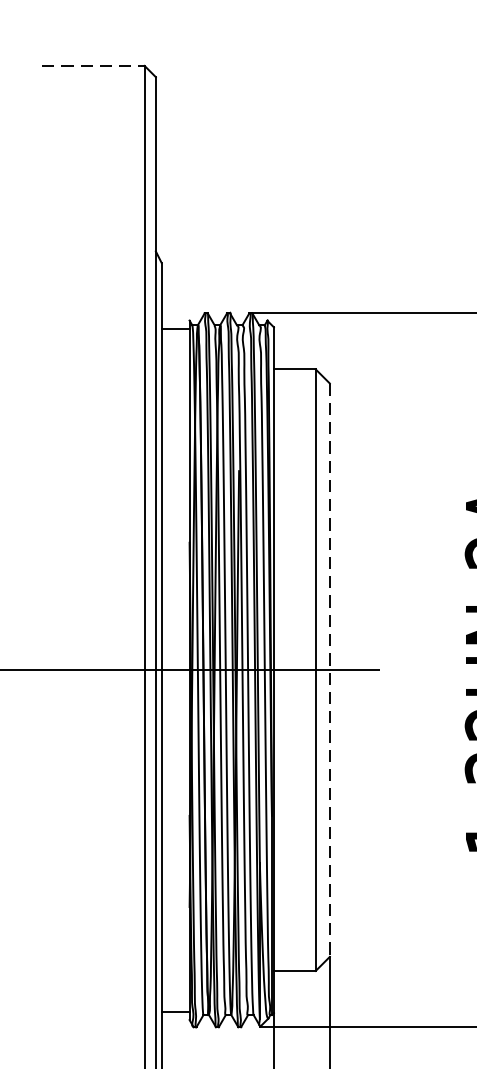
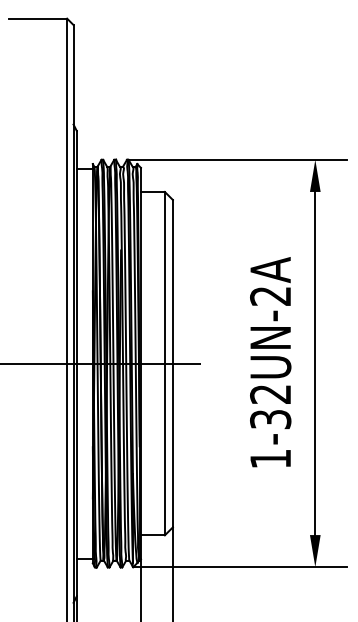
line: (94, 65) -> (38, 18), dashed -> solid
line: (329, 669) -> (172, 363), dashed -> solid

